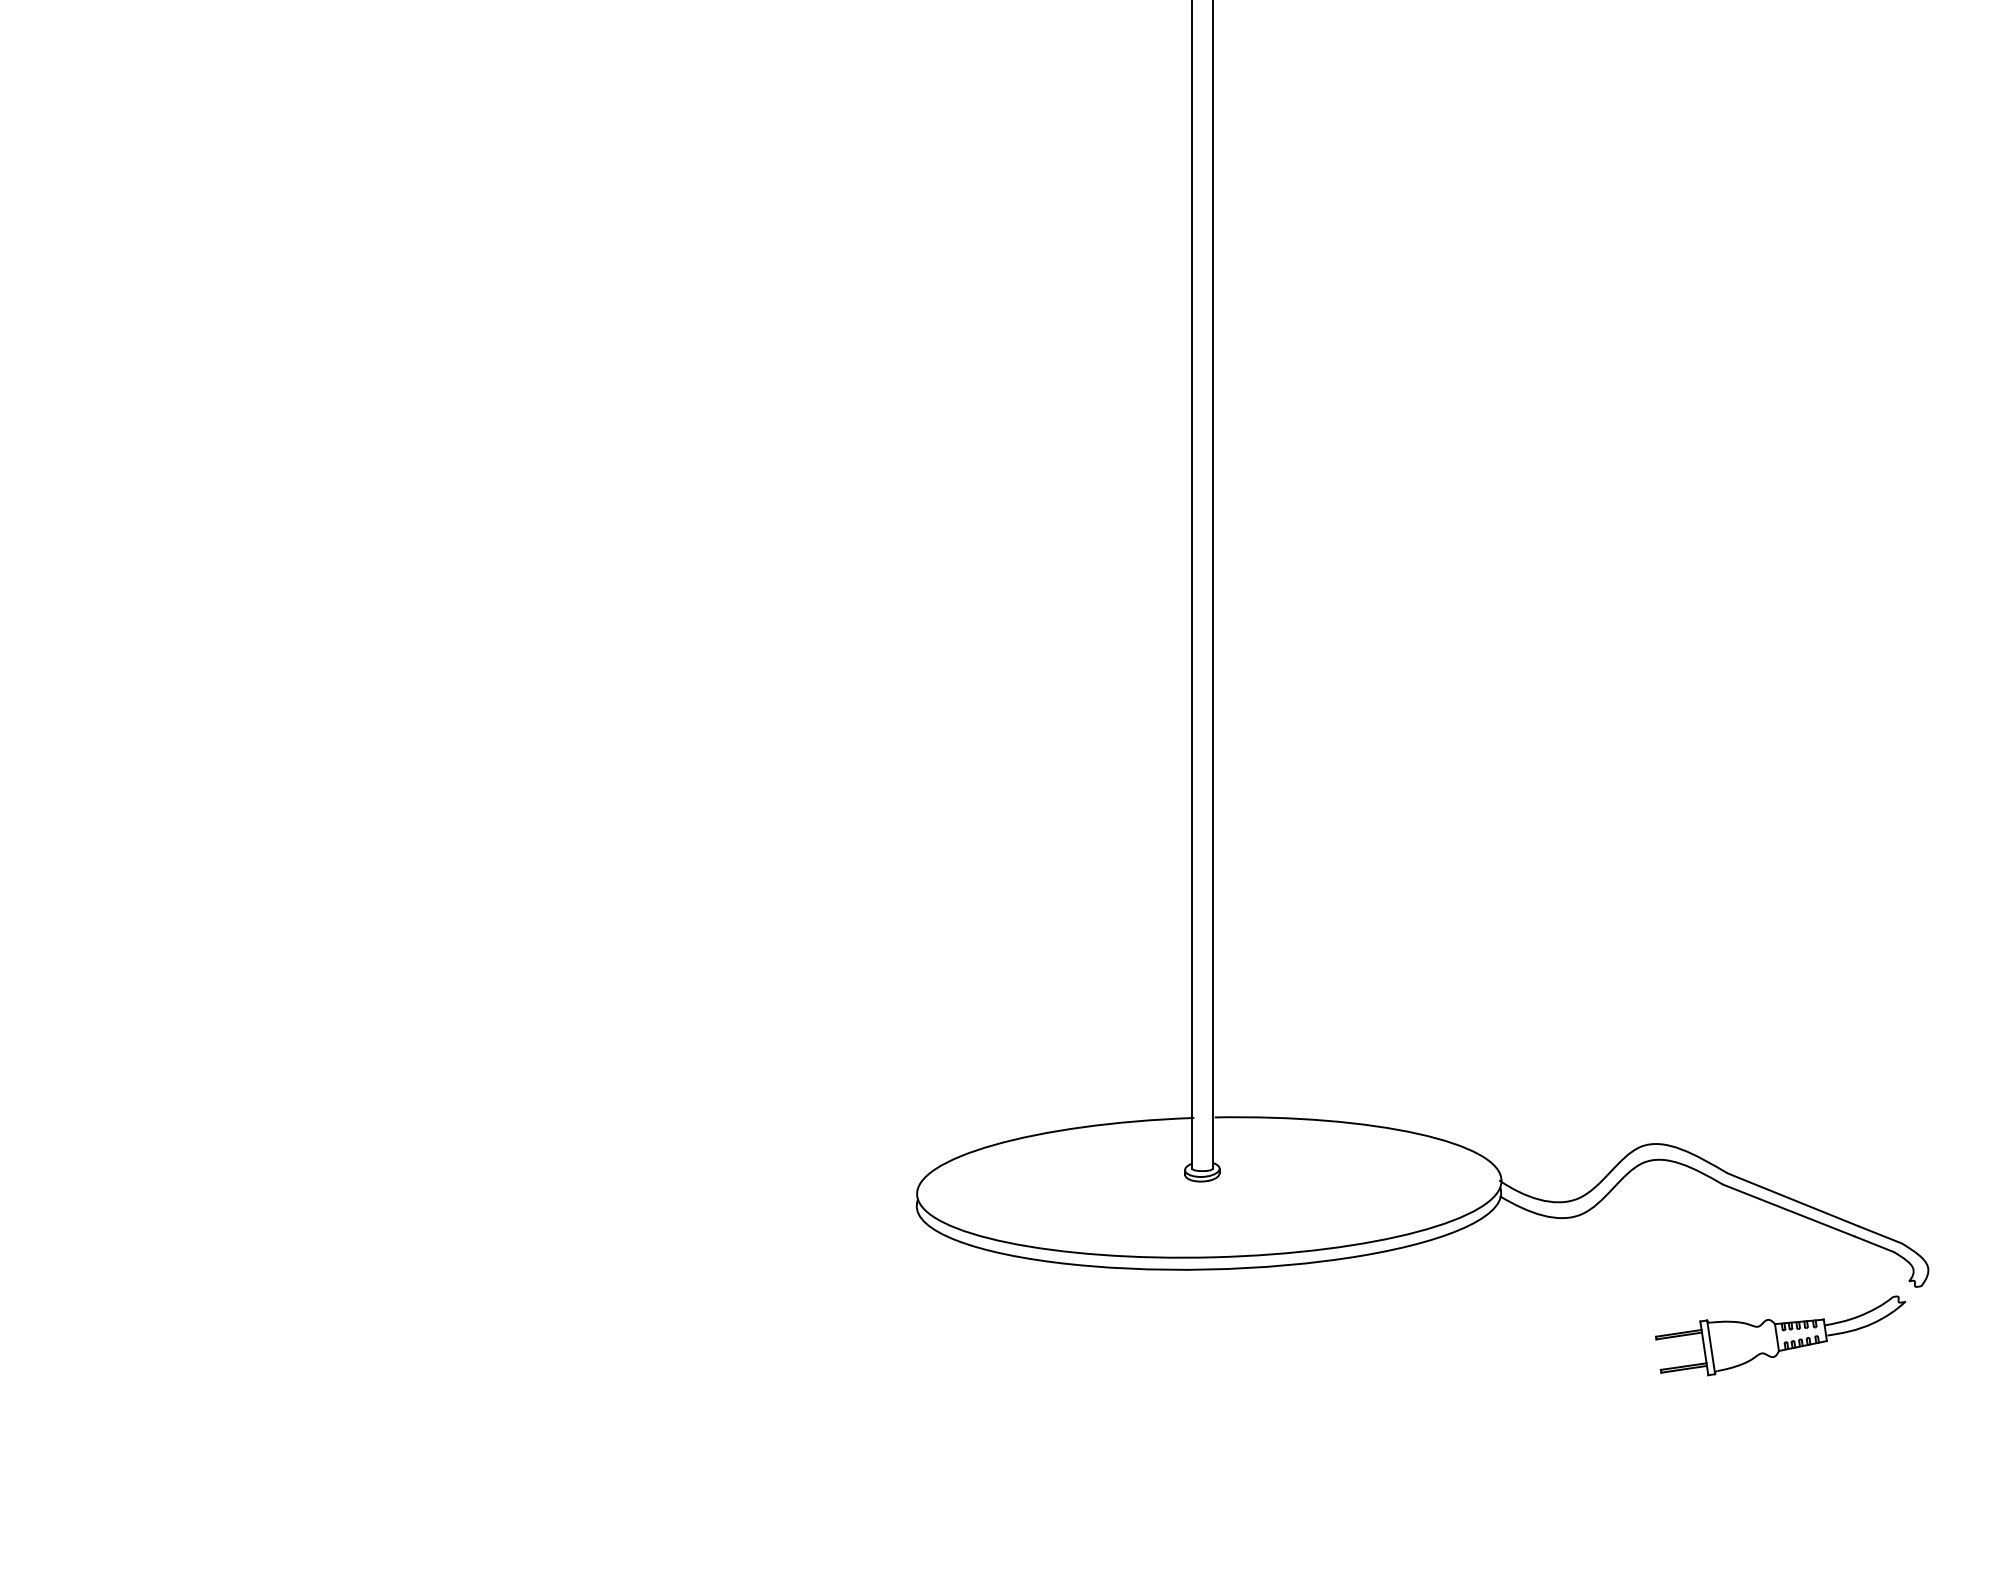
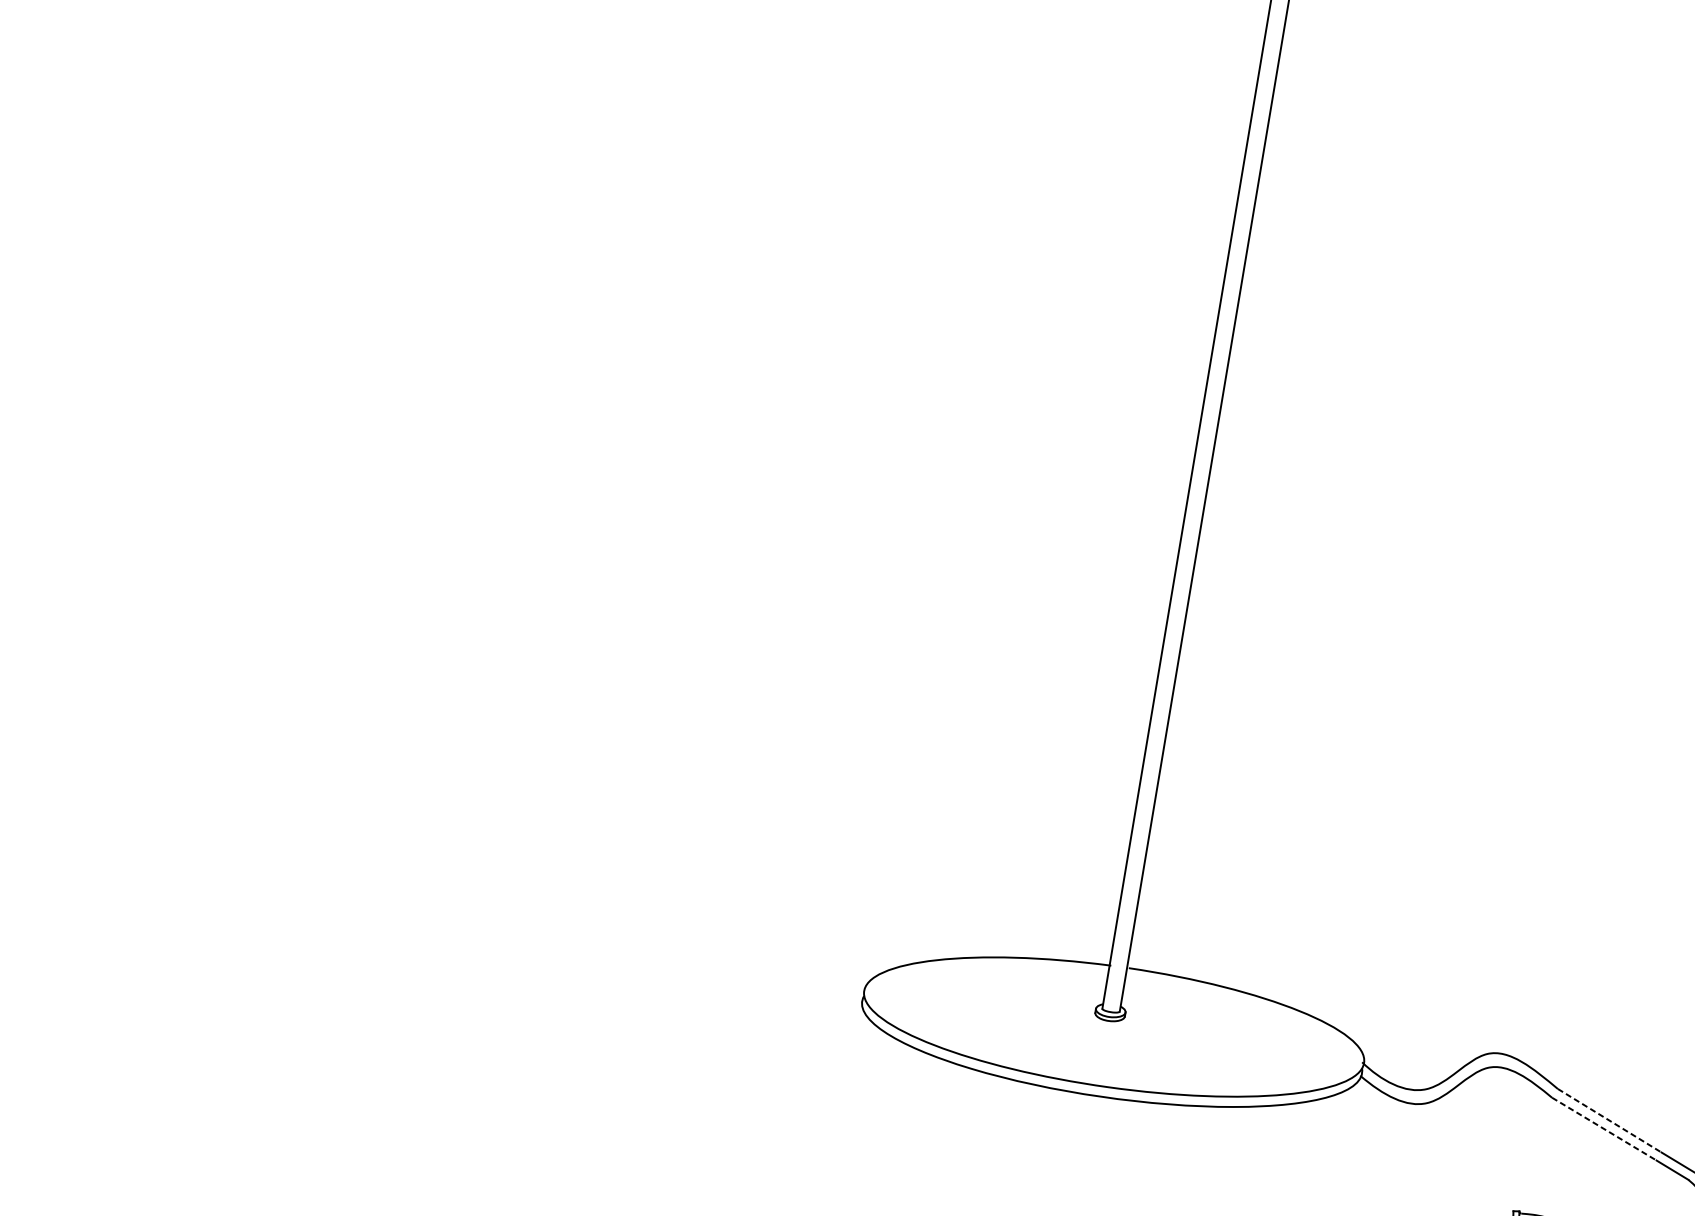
line: (1793, 1199) -> (1610, 1120), solid -> dashed
line: (1788, 1210) -> (1604, 1129), solid -> dashed

